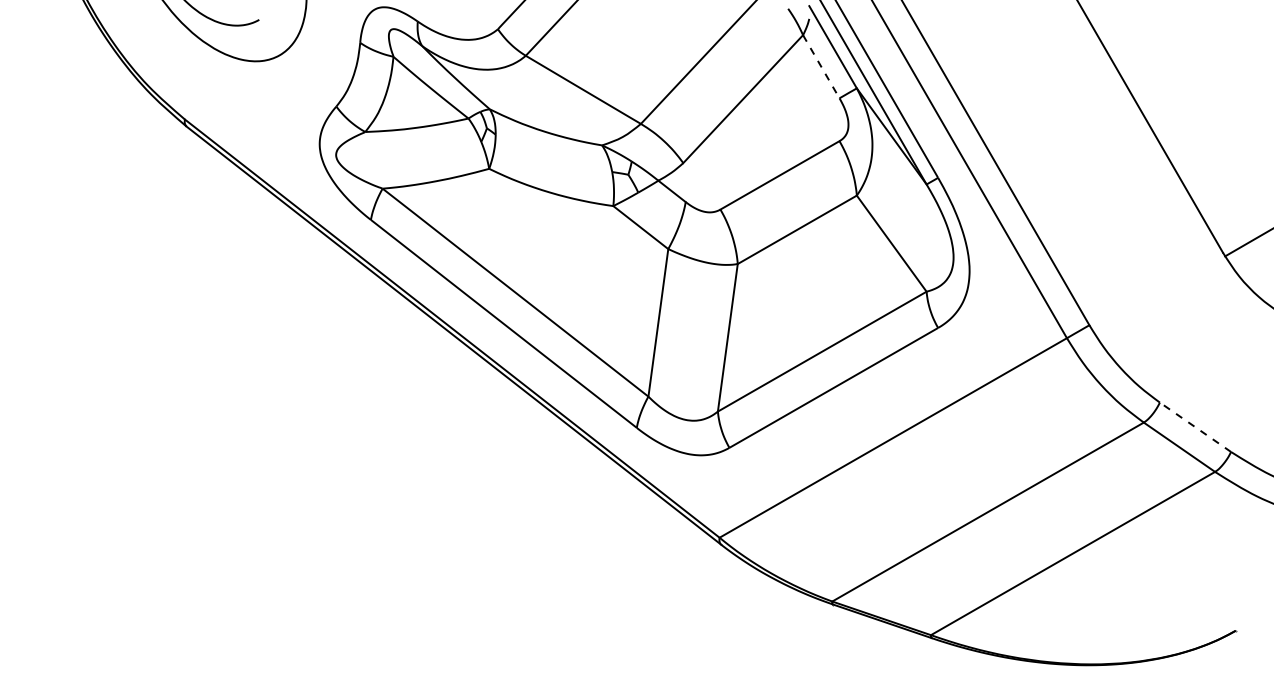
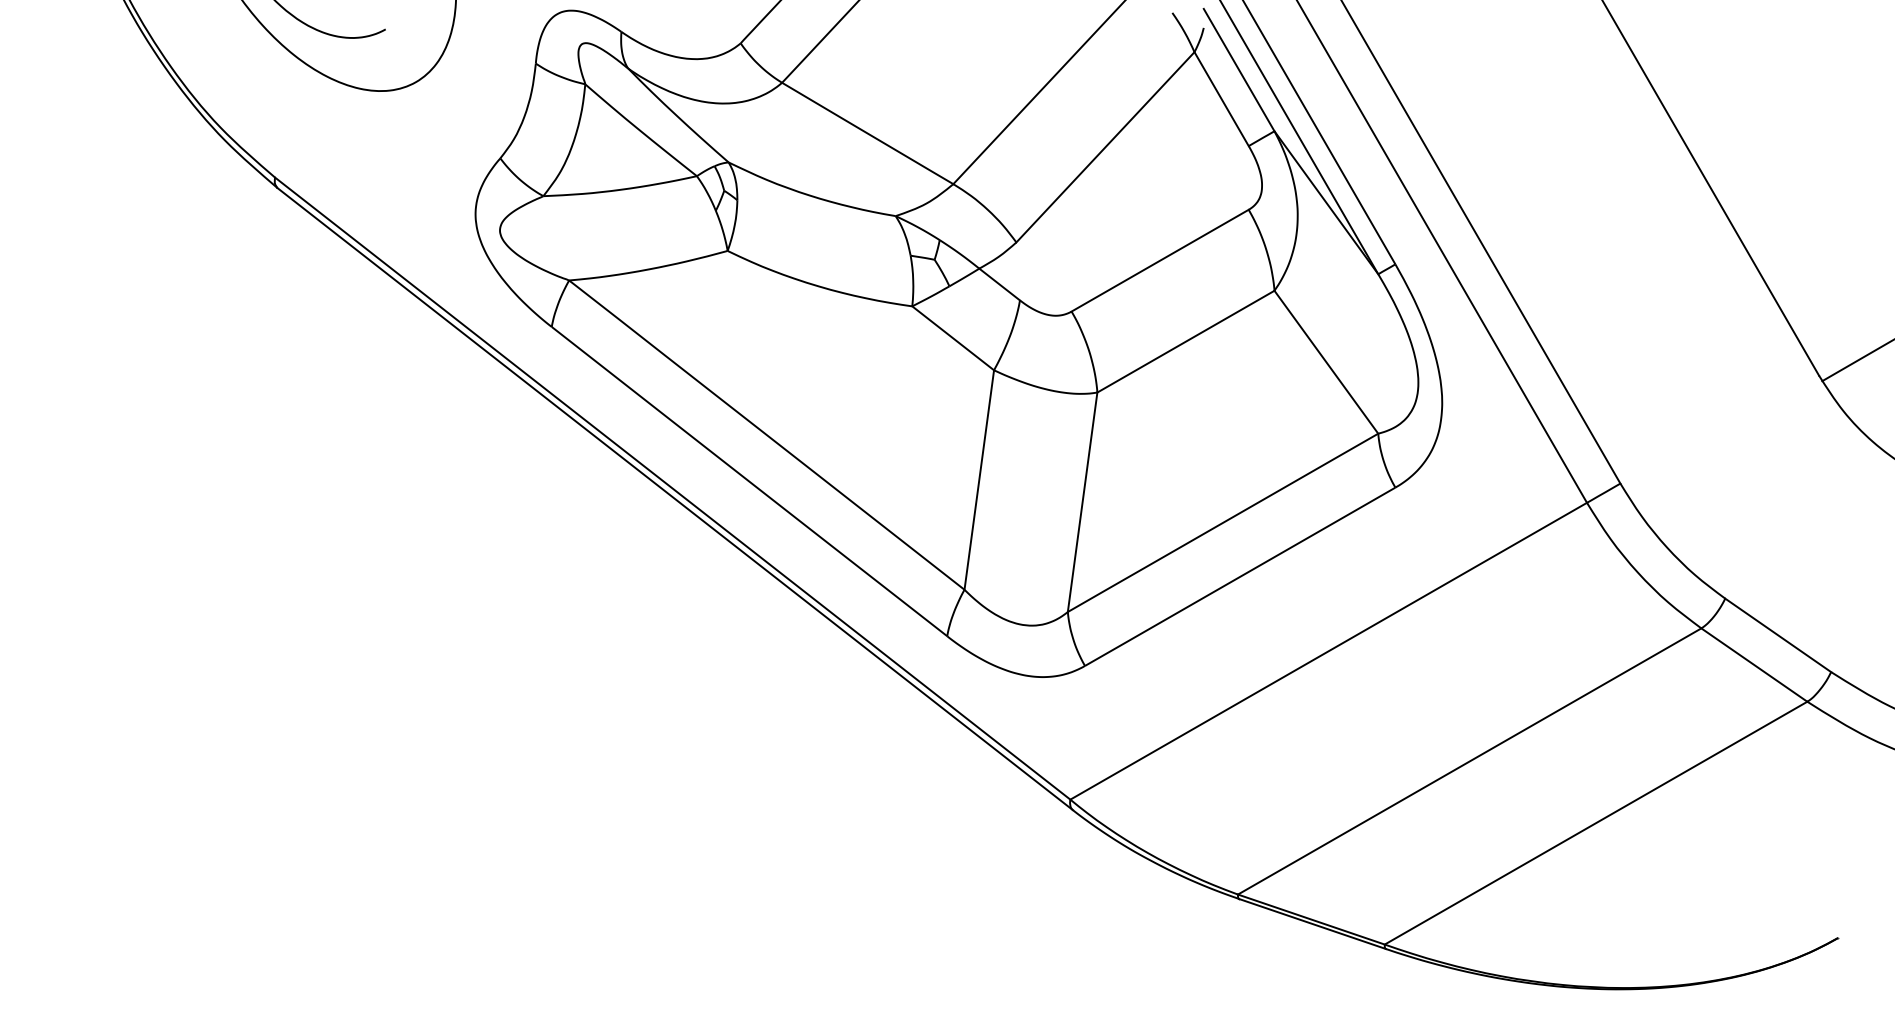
line: (821, 67) -> (1221, 100), dashed -> solid
line: (1195, 427) -> (1778, 635), dashed -> solid

